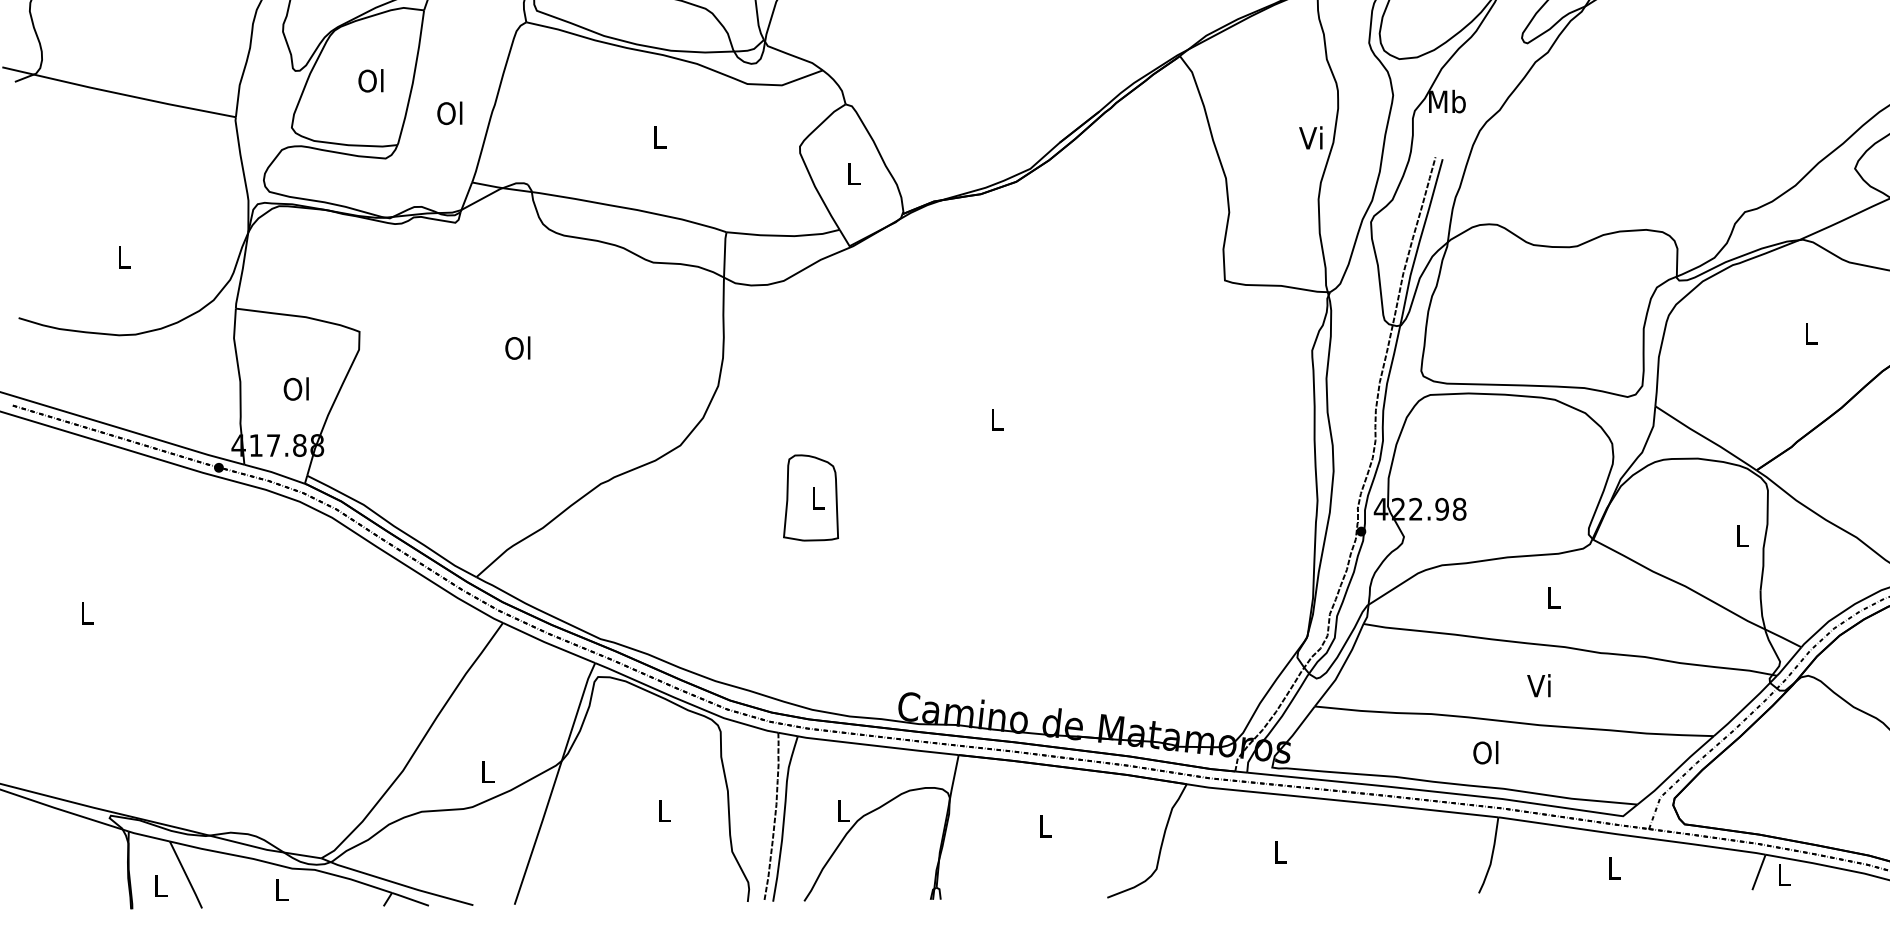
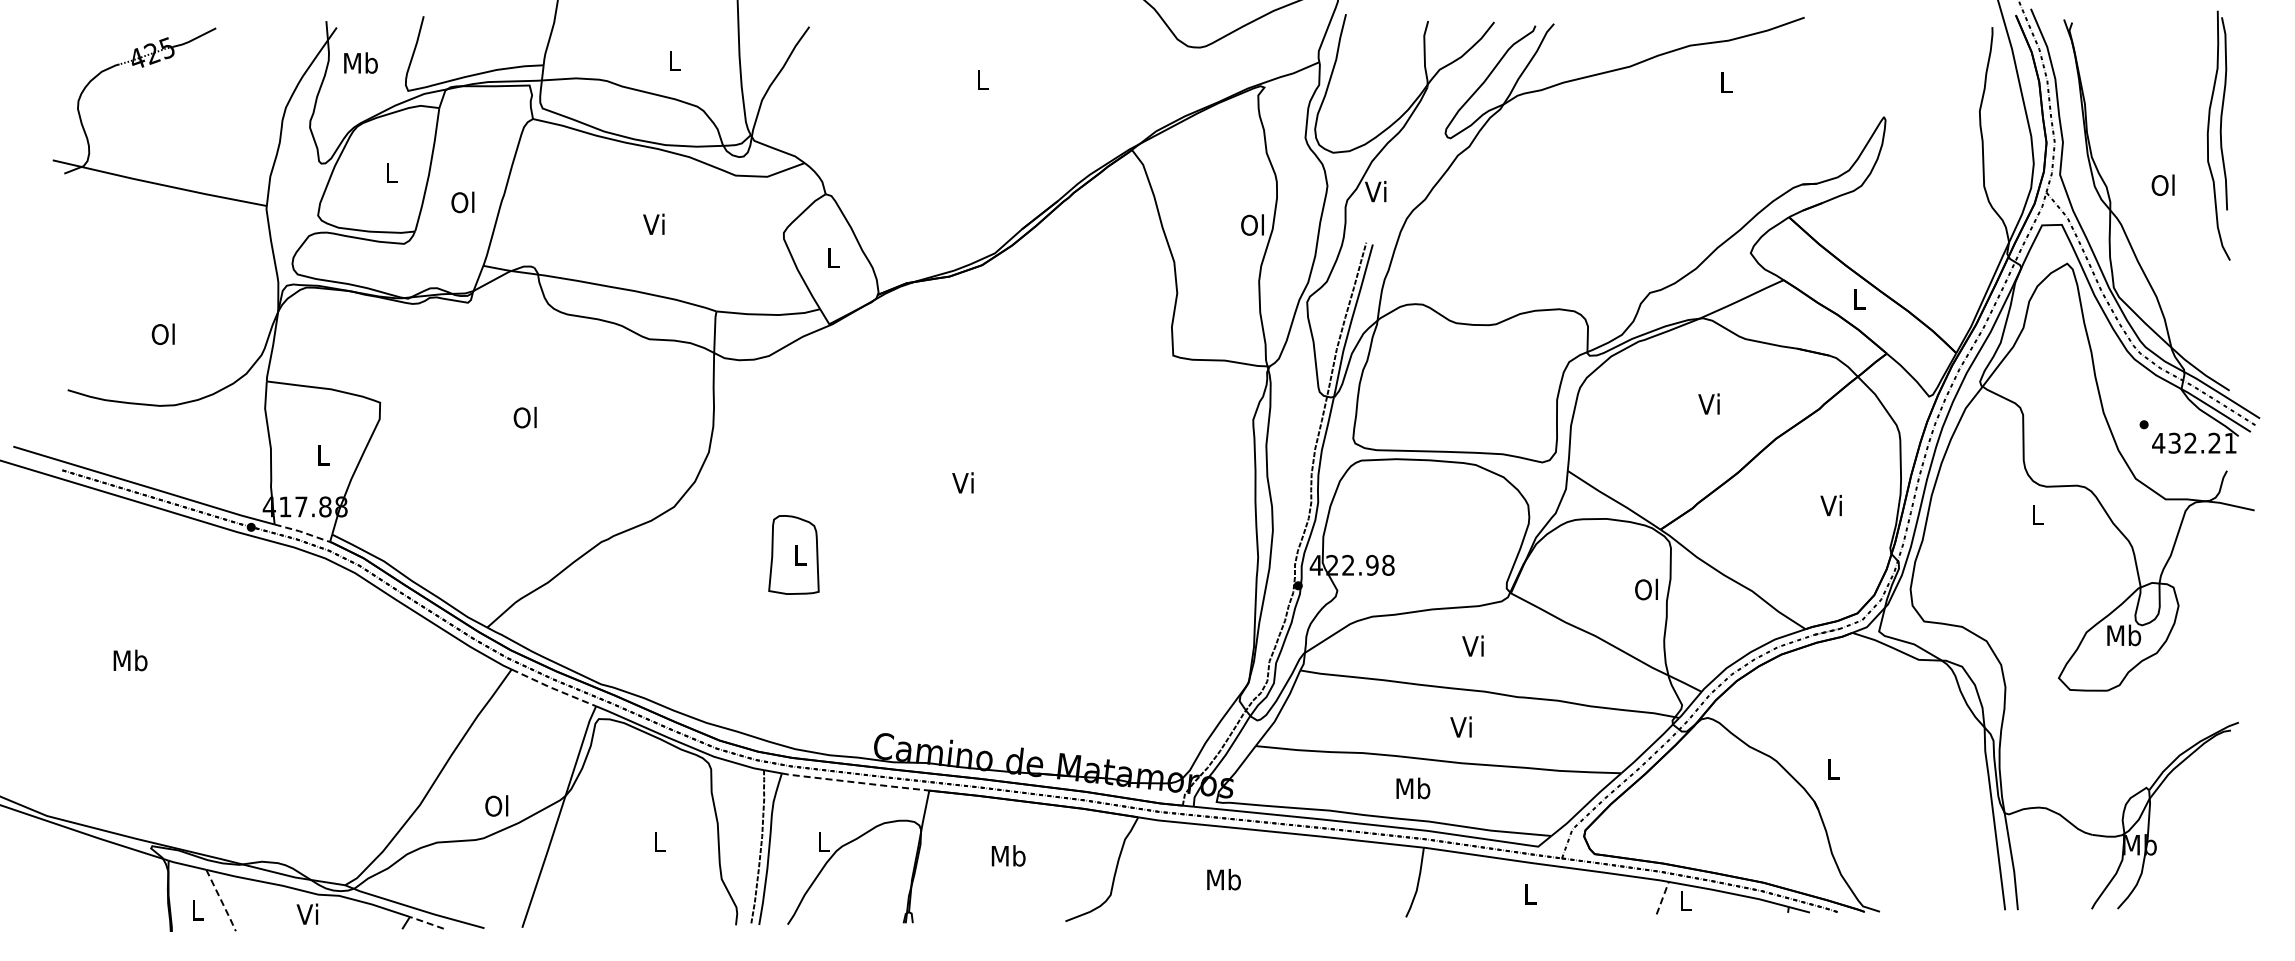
text: (370, 80) -> (390, 172), Ol -> L
text: (1447, 101) -> (1377, 191), Mb -> Vi
text: (657, 136) -> (653, 223), L -> Vi
text: (1311, 137) -> (1252, 224), Vi -> Ol
text: (122, 257) -> (162, 334), L -> Ol
text: (1808, 332) -> (1708, 403), L -> Vi
text: (295, 388) -> (321, 454), Ol -> L
text: (994, 418) -> (962, 482), L -> Vi
line: (274, 473) -> (302, 532), solid -> dashed
text: (1741, 535) -> (1646, 589), L -> Ol
text: (1551, 596) -> (1472, 645), L -> Vi
text: (87, 613) -> (130, 660), L -> Mb
line: (548, 643) -> (553, 688), solid -> dashed
line: (878, 746) -> (855, 782), solid -> dashed
text: (1487, 752) -> (1413, 788), Ol -> Mb
text: (486, 771) -> (496, 805), L -> Ol
text: (1045, 825) -> (1008, 855), L -> Mb
text: (1279, 852) -> (1223, 879), L -> Mb
line: (1758, 871) -> (1662, 897), solid -> dashed
line: (186, 874) -> (221, 900), solid -> dashed
text: (280, 889) -> (307, 913), L -> Vi
line: (410, 898) -> (426, 922), solid -> dashed

